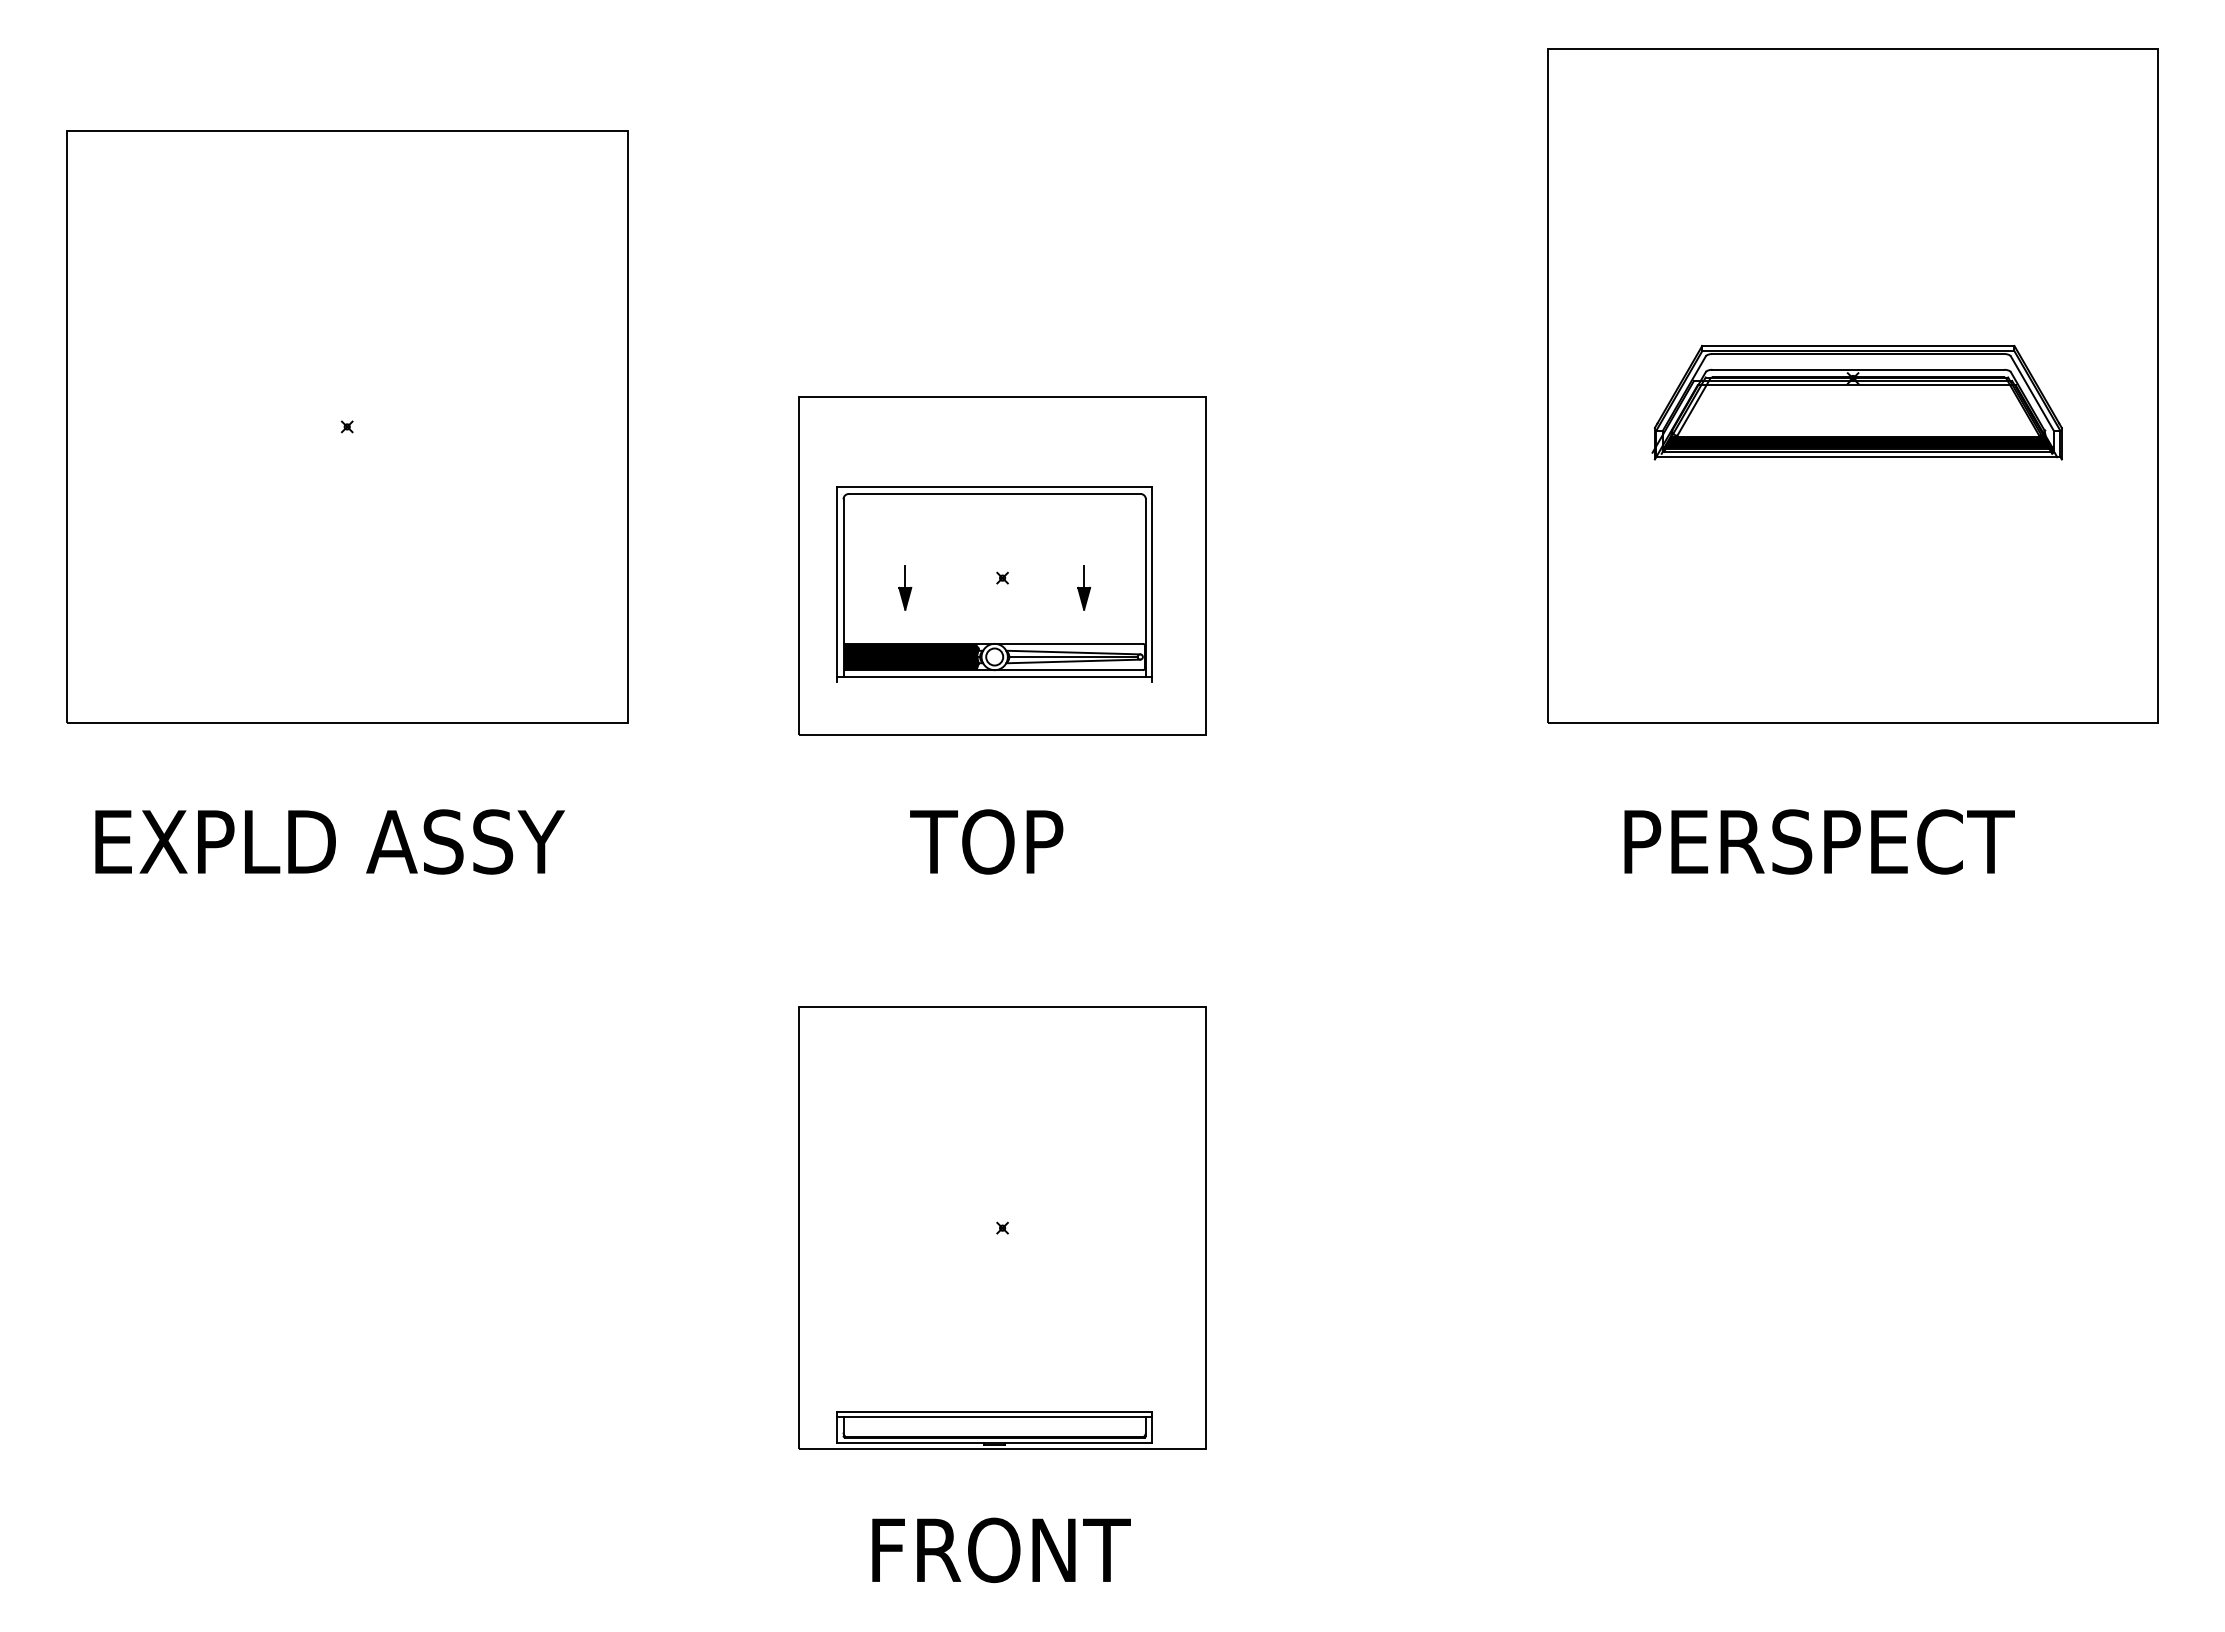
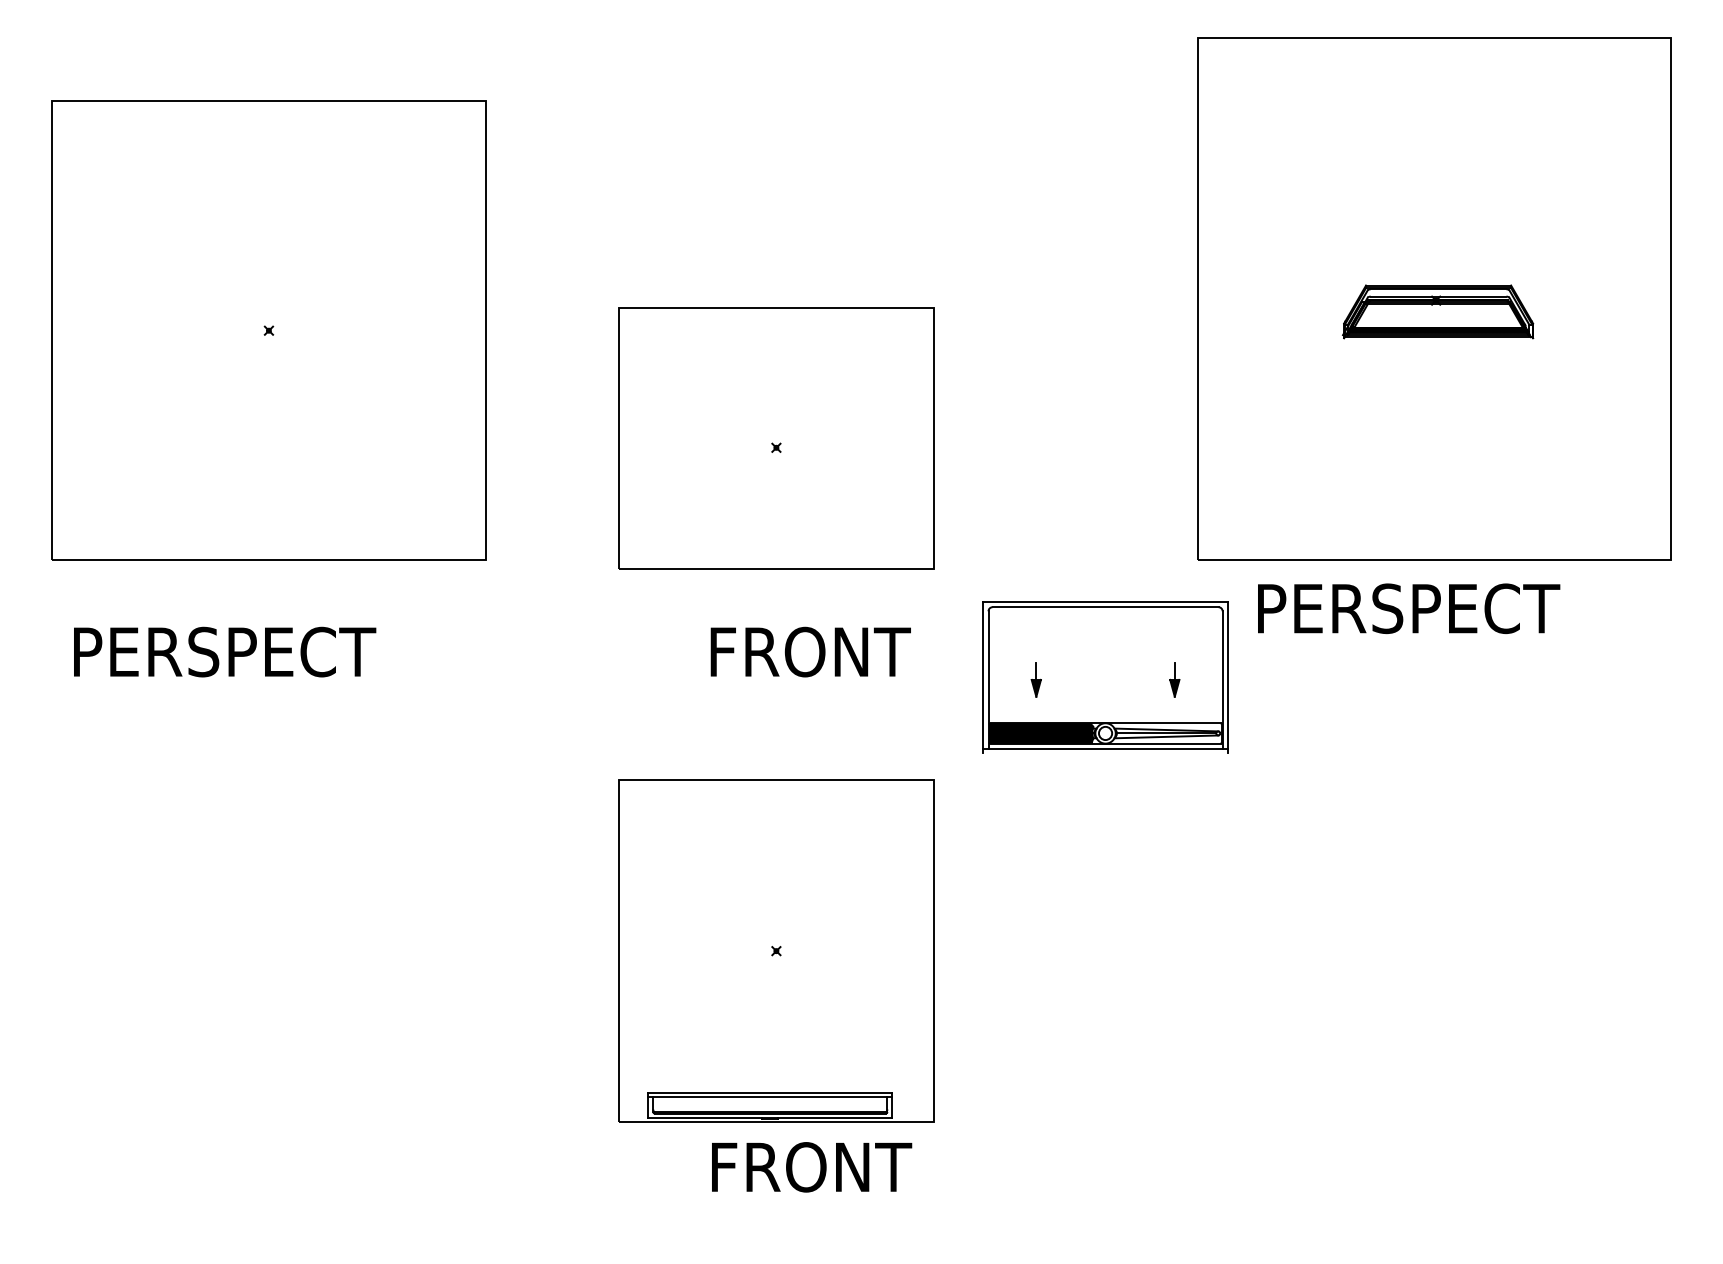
part: (1856, 402) -> (1437, 311), size x0.6
part: (994, 584) -> (1105, 677), moved
text: (333, 841) -> (258, 651), EXPLD ASSY -> PERSPECT
text: (1043, 841) -> (808, 651), TOP -> FRONT
text: (1819, 841) -> (1408, 608), moved
text: (1001, 1550) -> (811, 1167), moved

